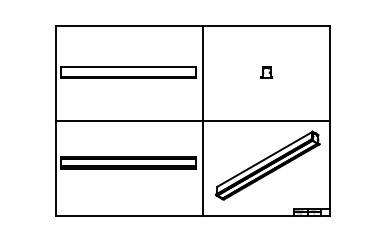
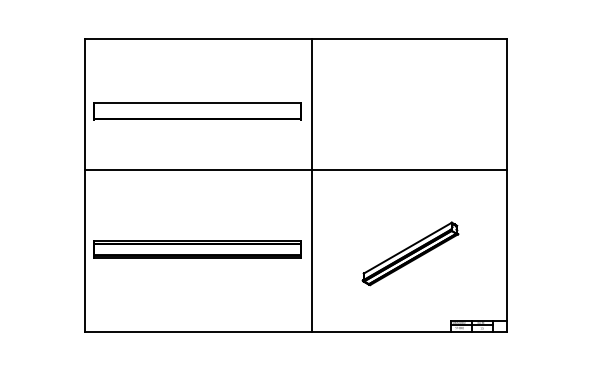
part: (266, 72) -> (408, 111), removed
line: (192, 121) -> (295, 170), moved
part: (267, 165) -> (410, 253), size x0.6

